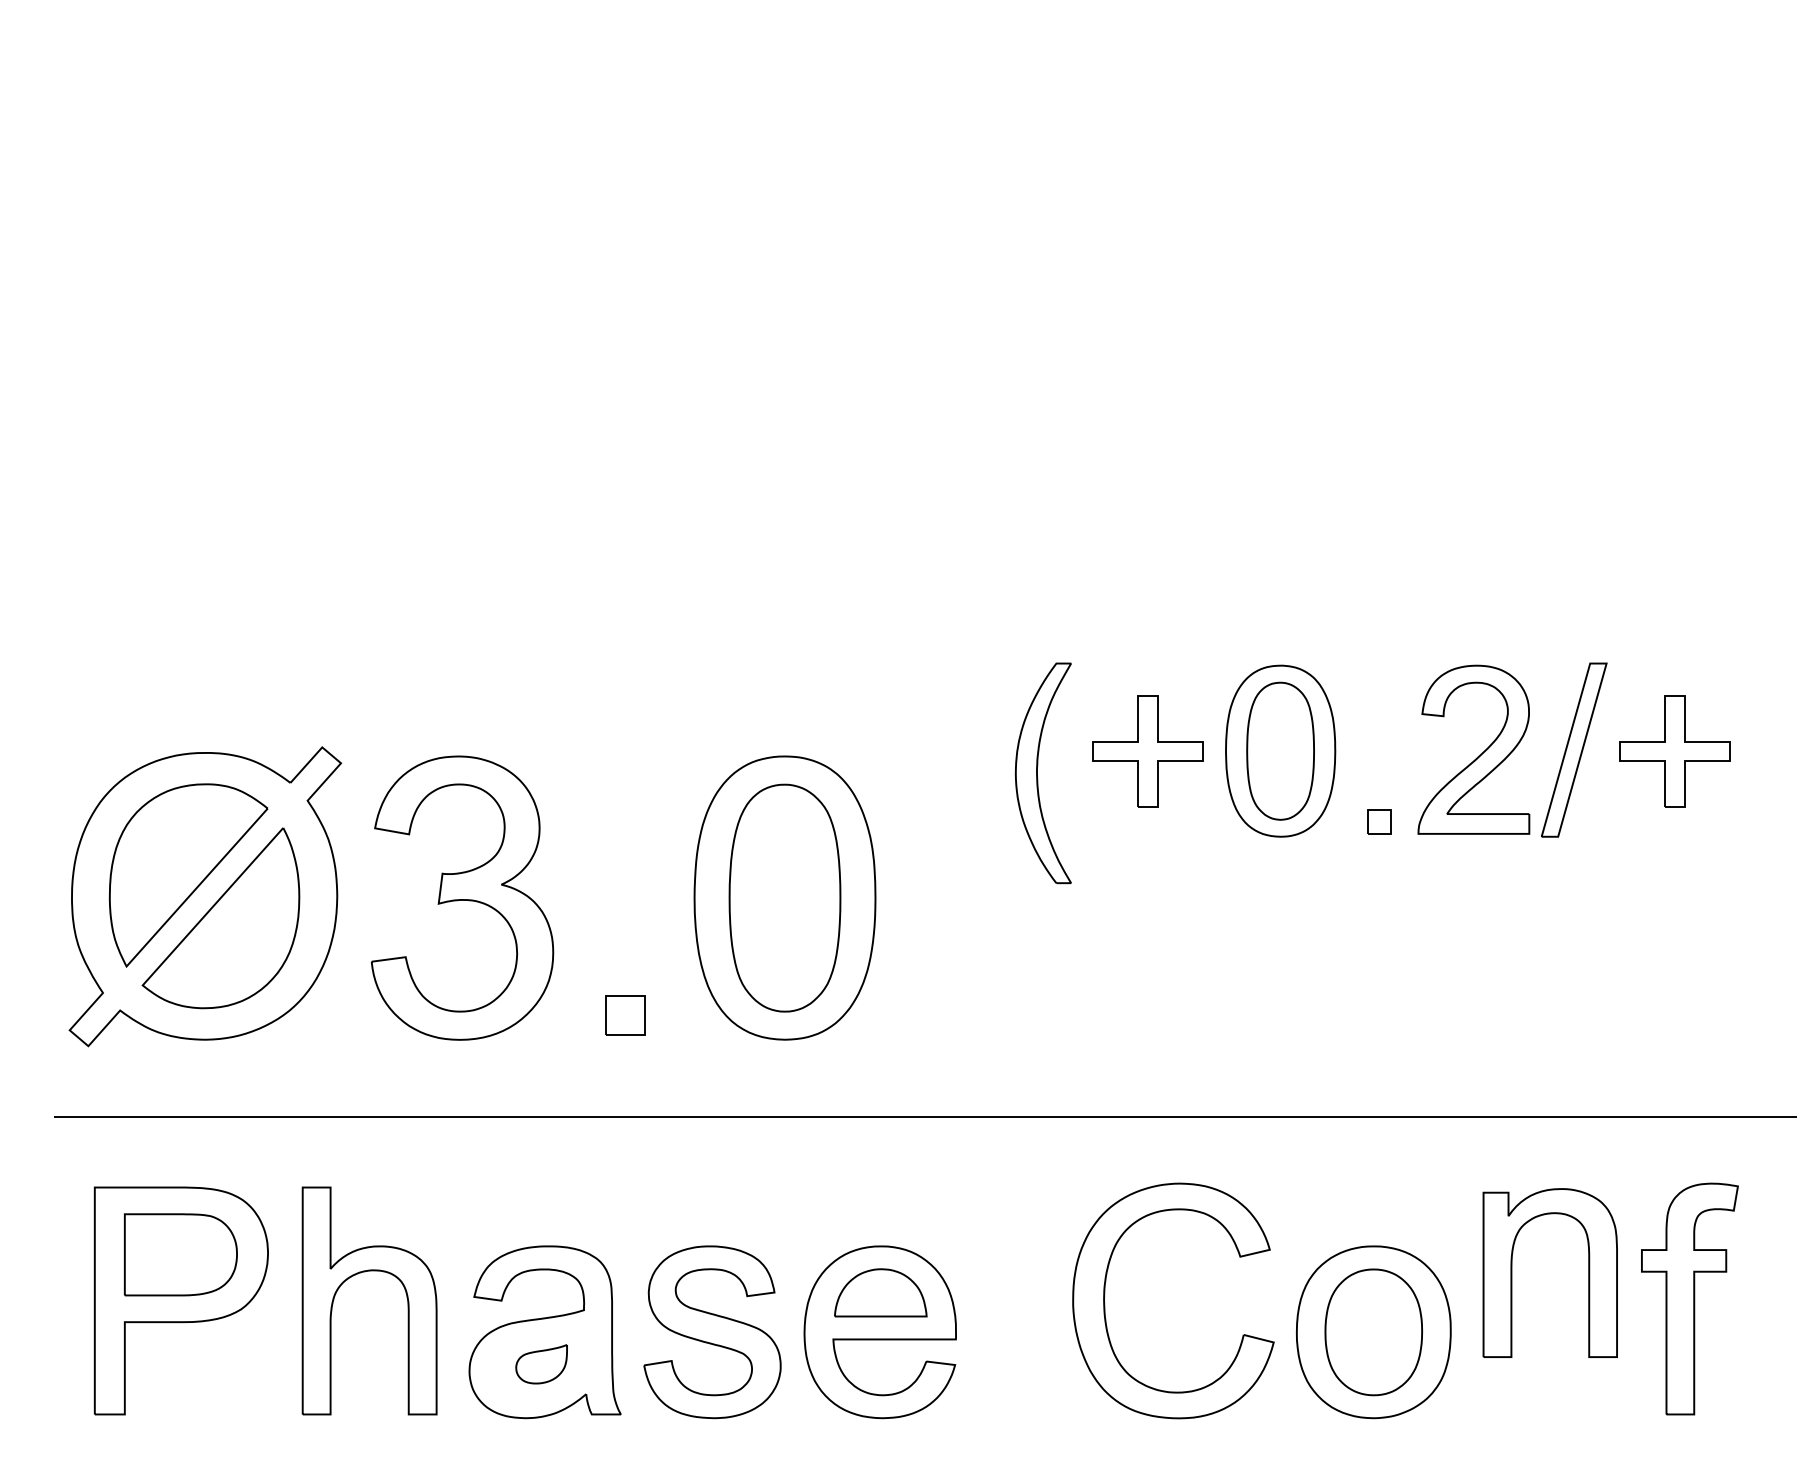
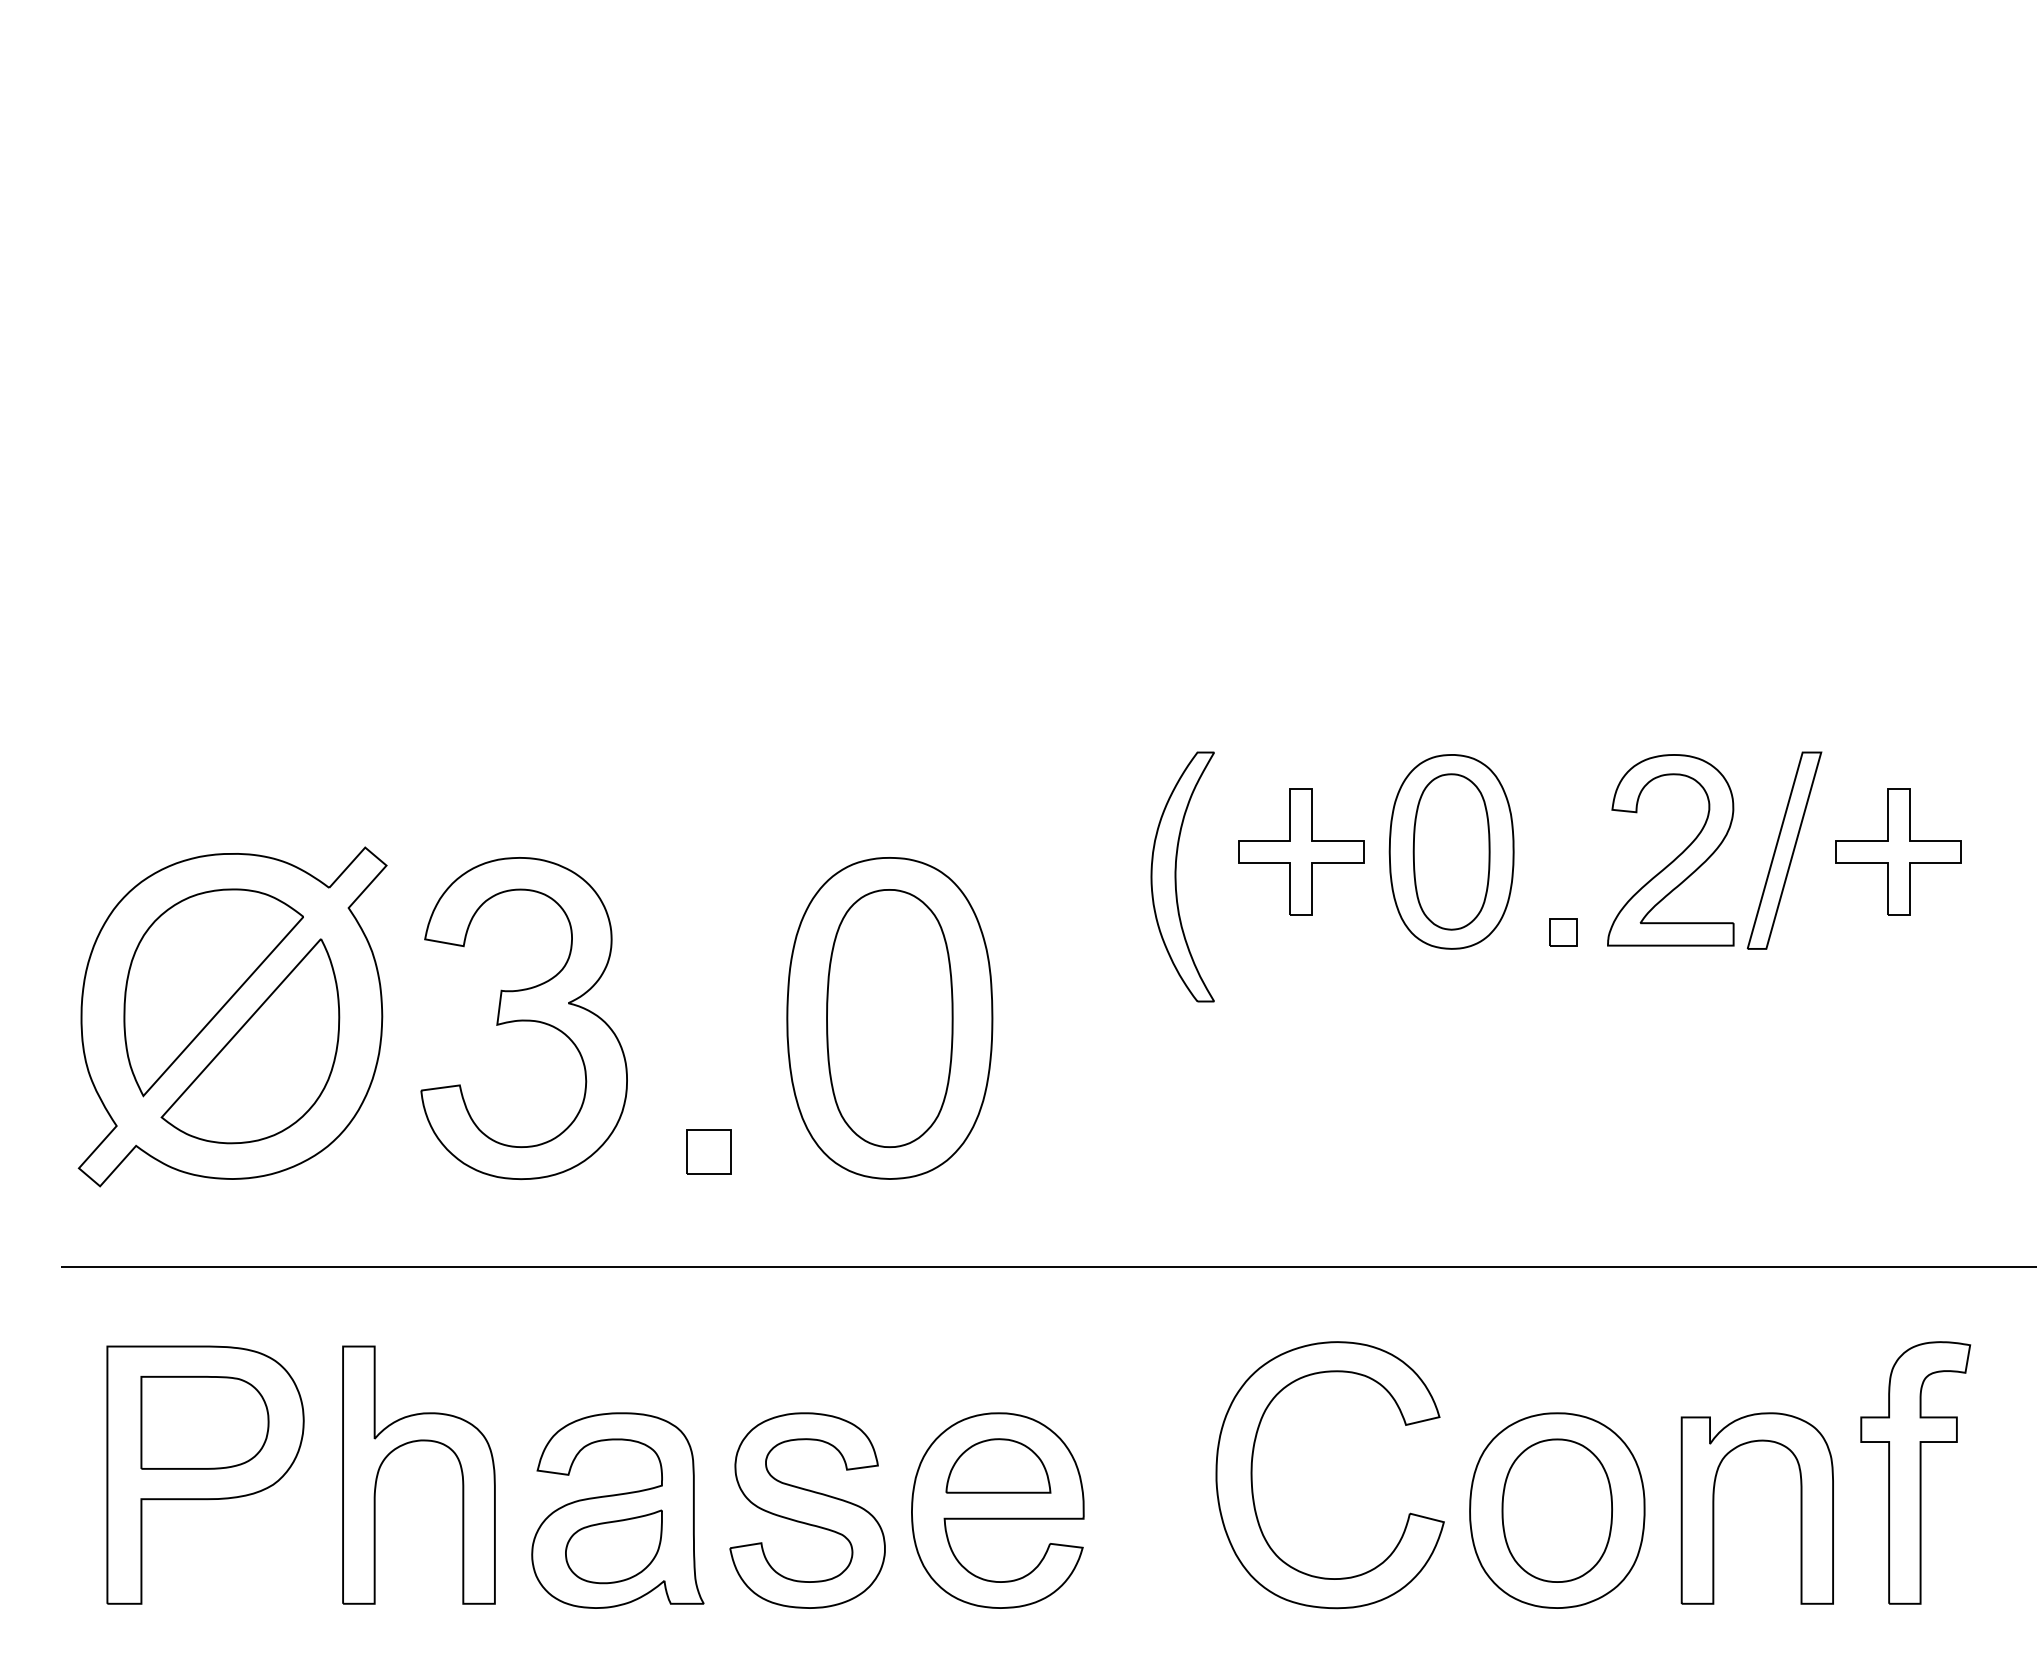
part: (1512, 1273) -> (1714, 1508), moved
part: (541, 1363) -> (613, 1546), size x1.67

